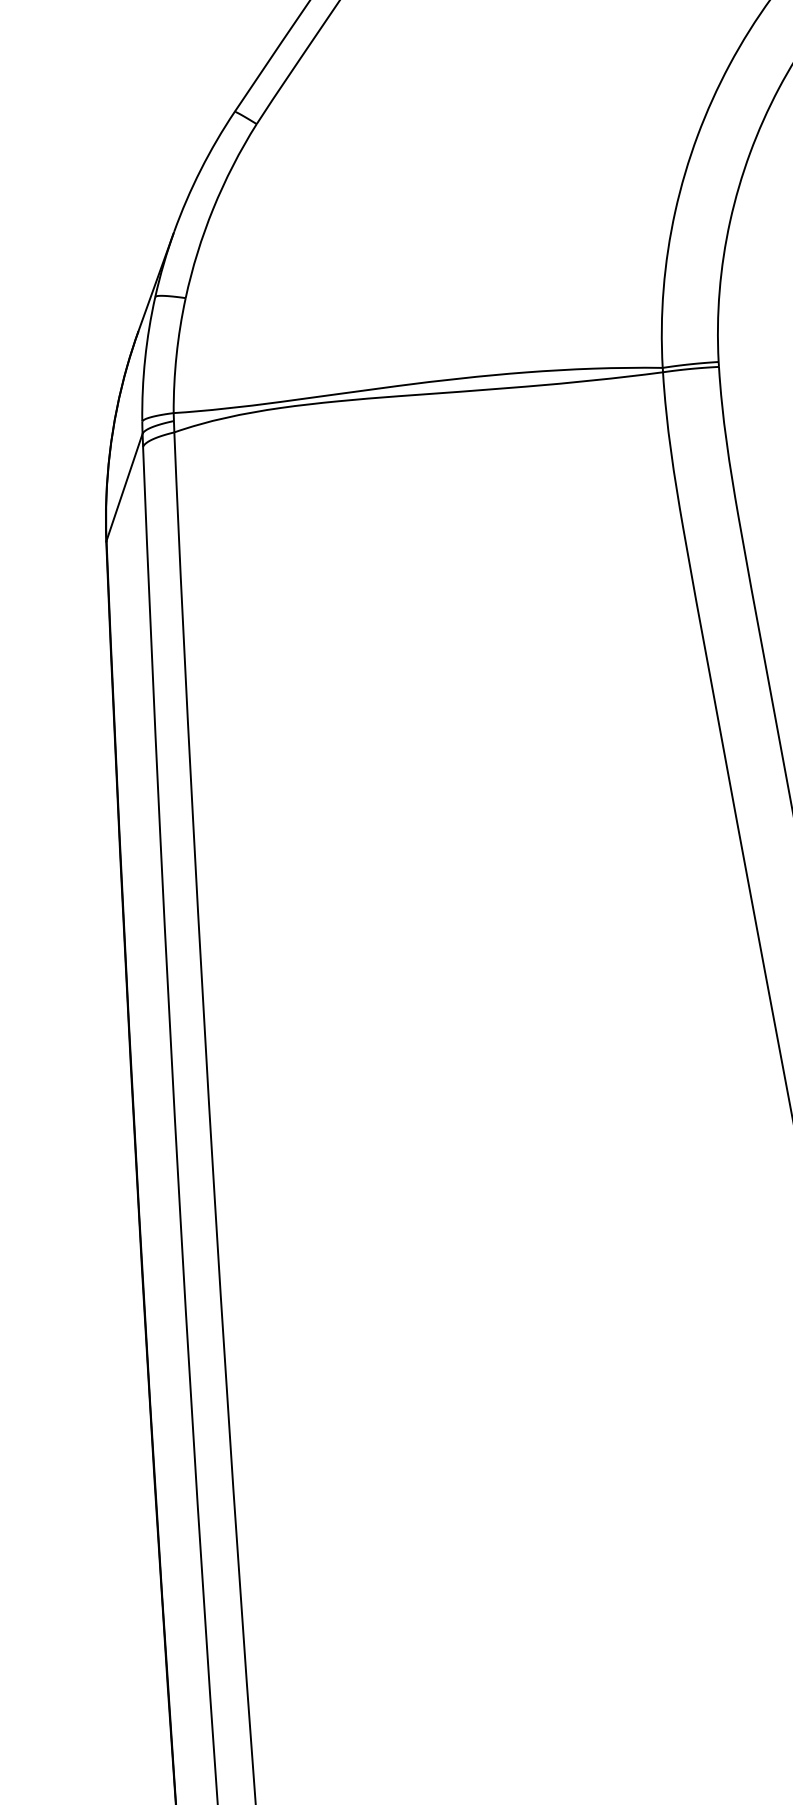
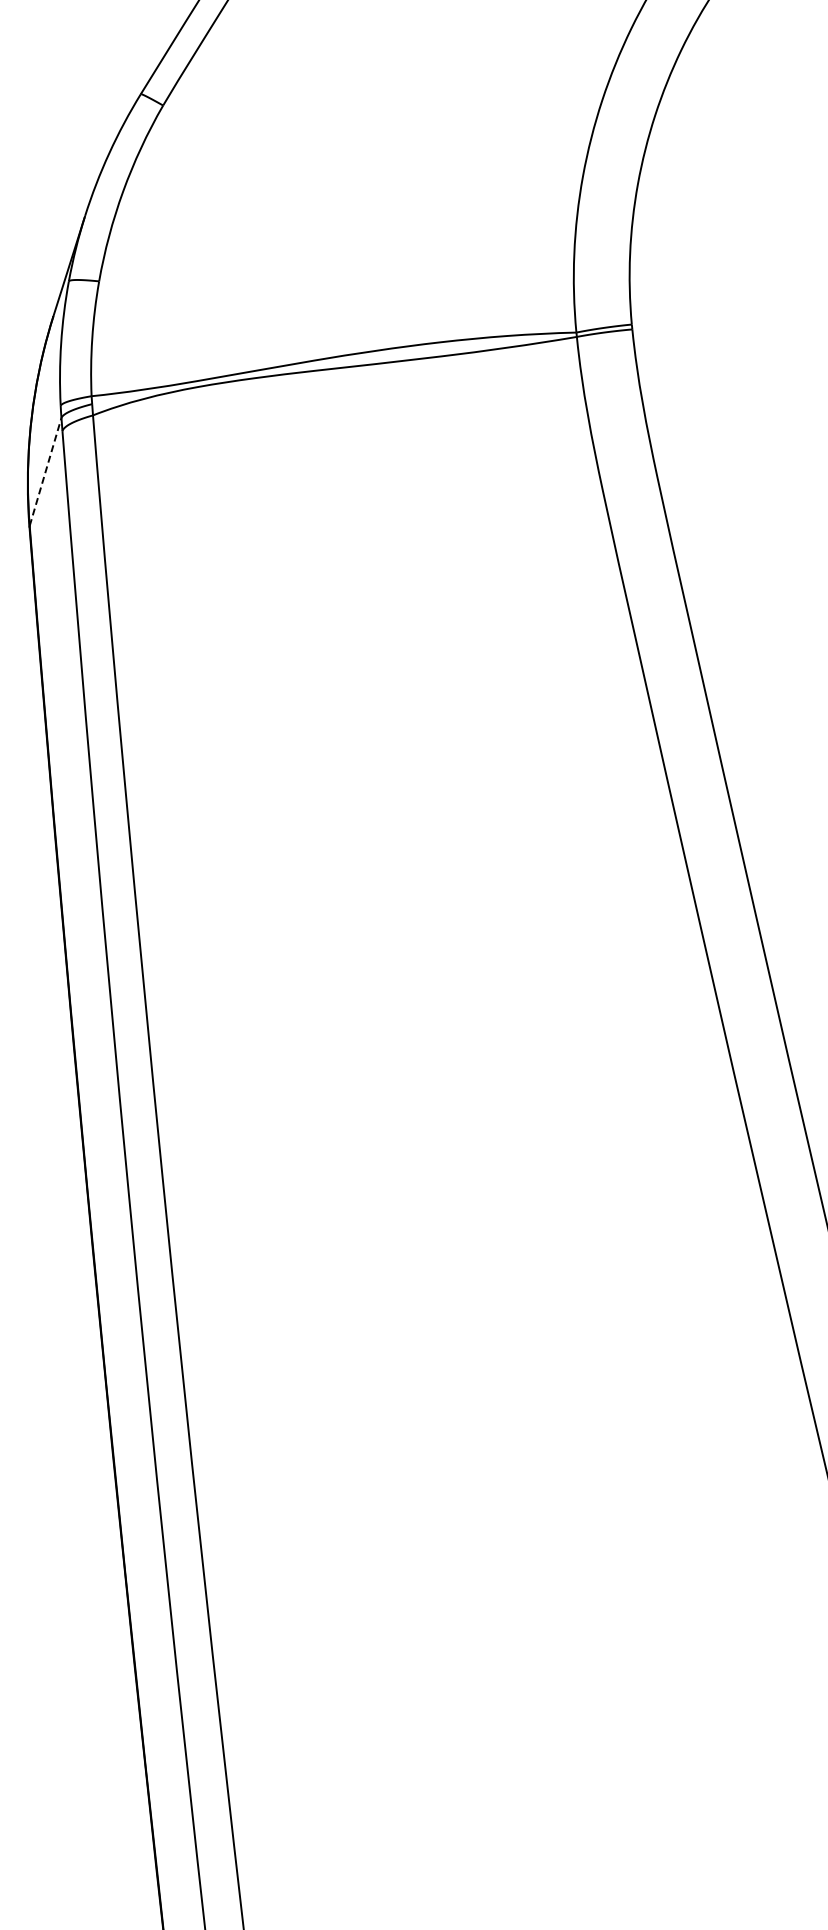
line: (124, 486) -> (45, 471), solid -> dashed

